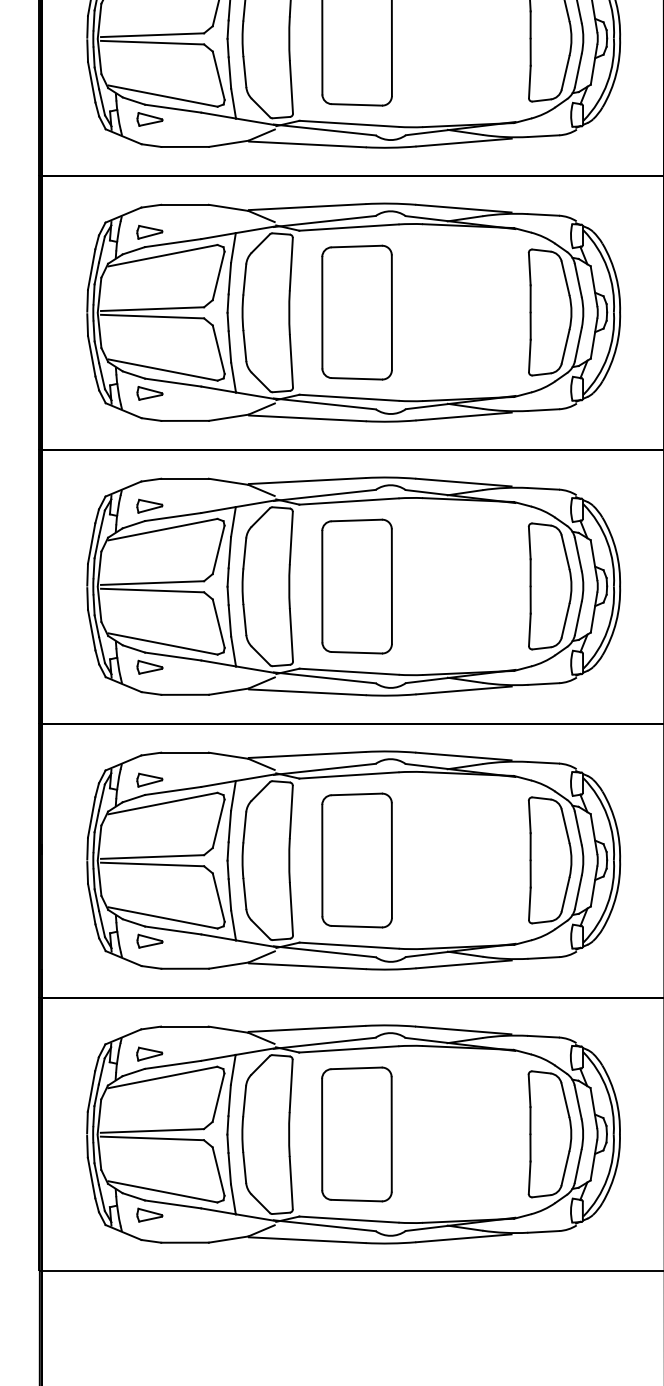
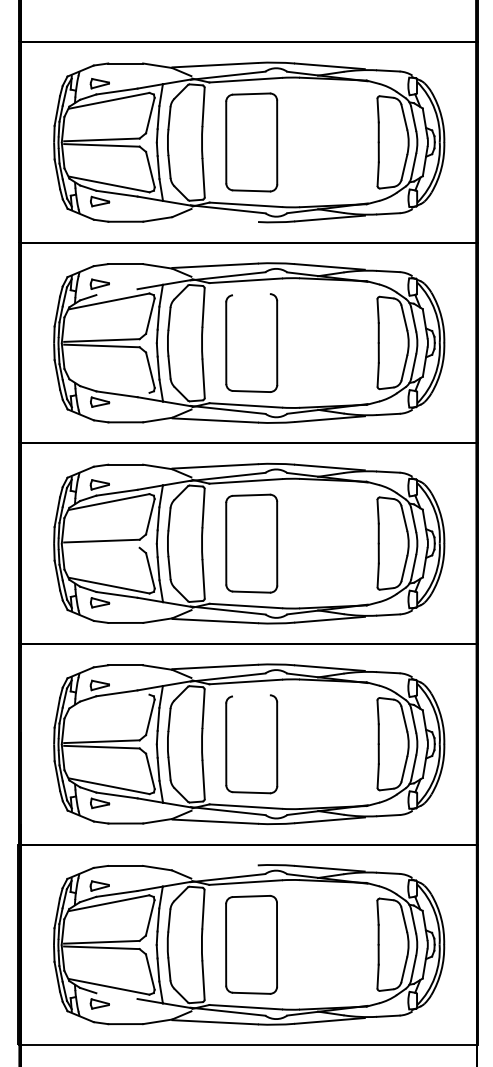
line: (307, 143) -> (215, 219), removed
line: (172, 243) -> (116, 292), removed
line: (356, 246) -> (251, 294), removed
line: (162, 369) -> (109, 384), removed
line: (151, 590) -> (101, 546), removed
line: (356, 793) -> (251, 695), removed
line: (162, 803) -> (109, 702), removed
line: (306, 1028) -> (214, 867), removed
line: (172, 1204) -> (116, 996), removed

